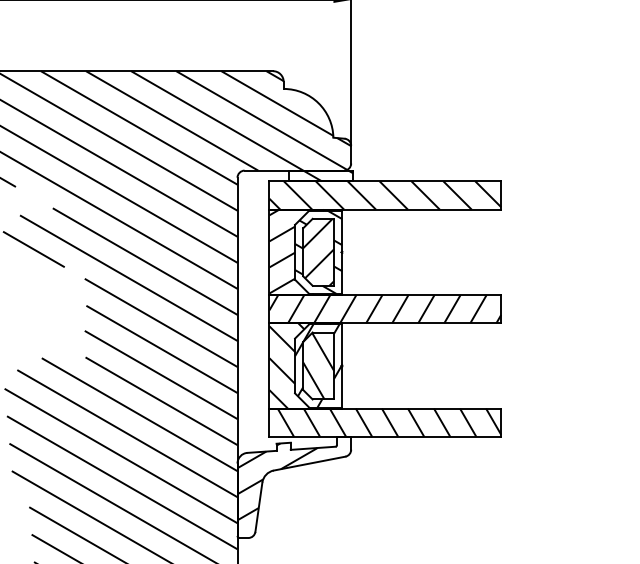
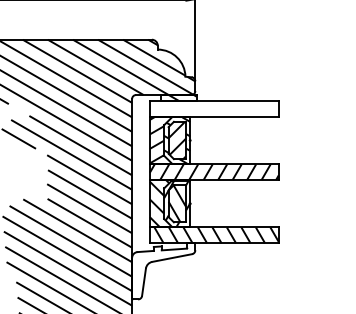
hatch: (383, 194) -> (213, 108), removed
hatch: (277, 480) -> (154, 267), removed

